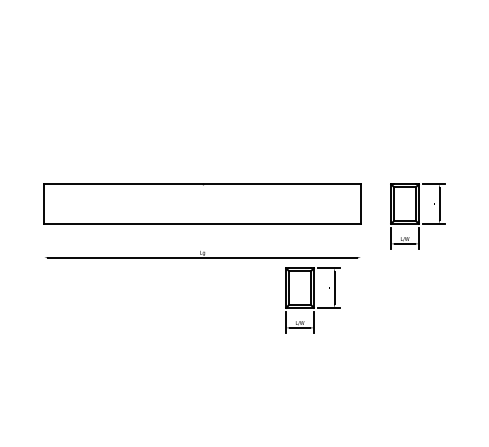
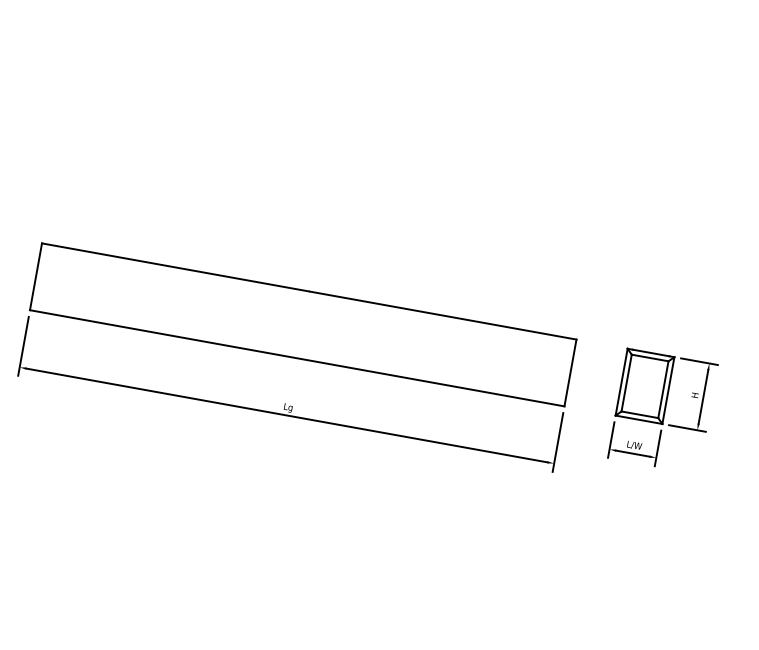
line: (44, 244) -> (23, 345), added
line: (360, 244) -> (557, 441), added
part: (312, 300) -> (459, 521), removed

